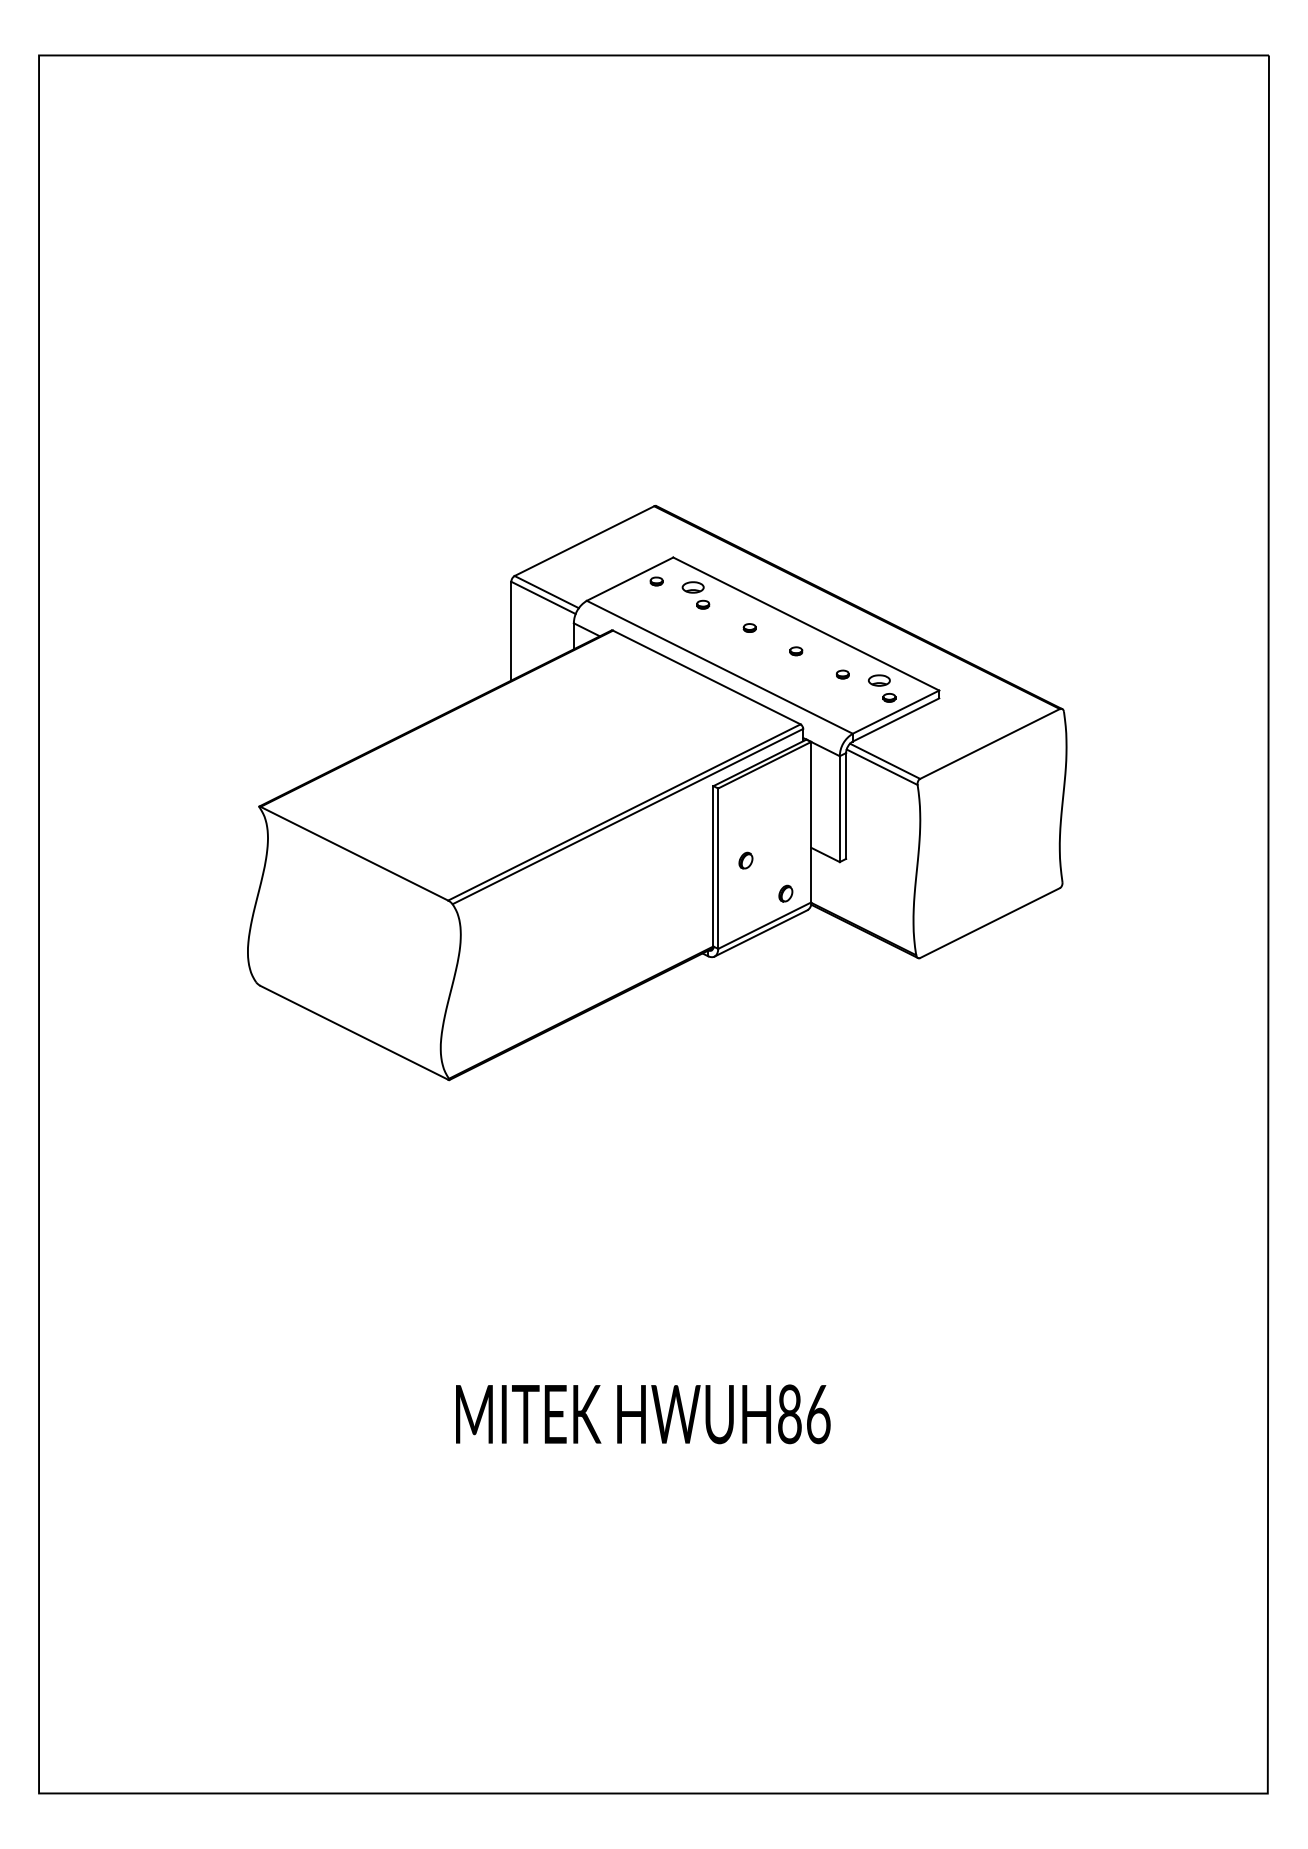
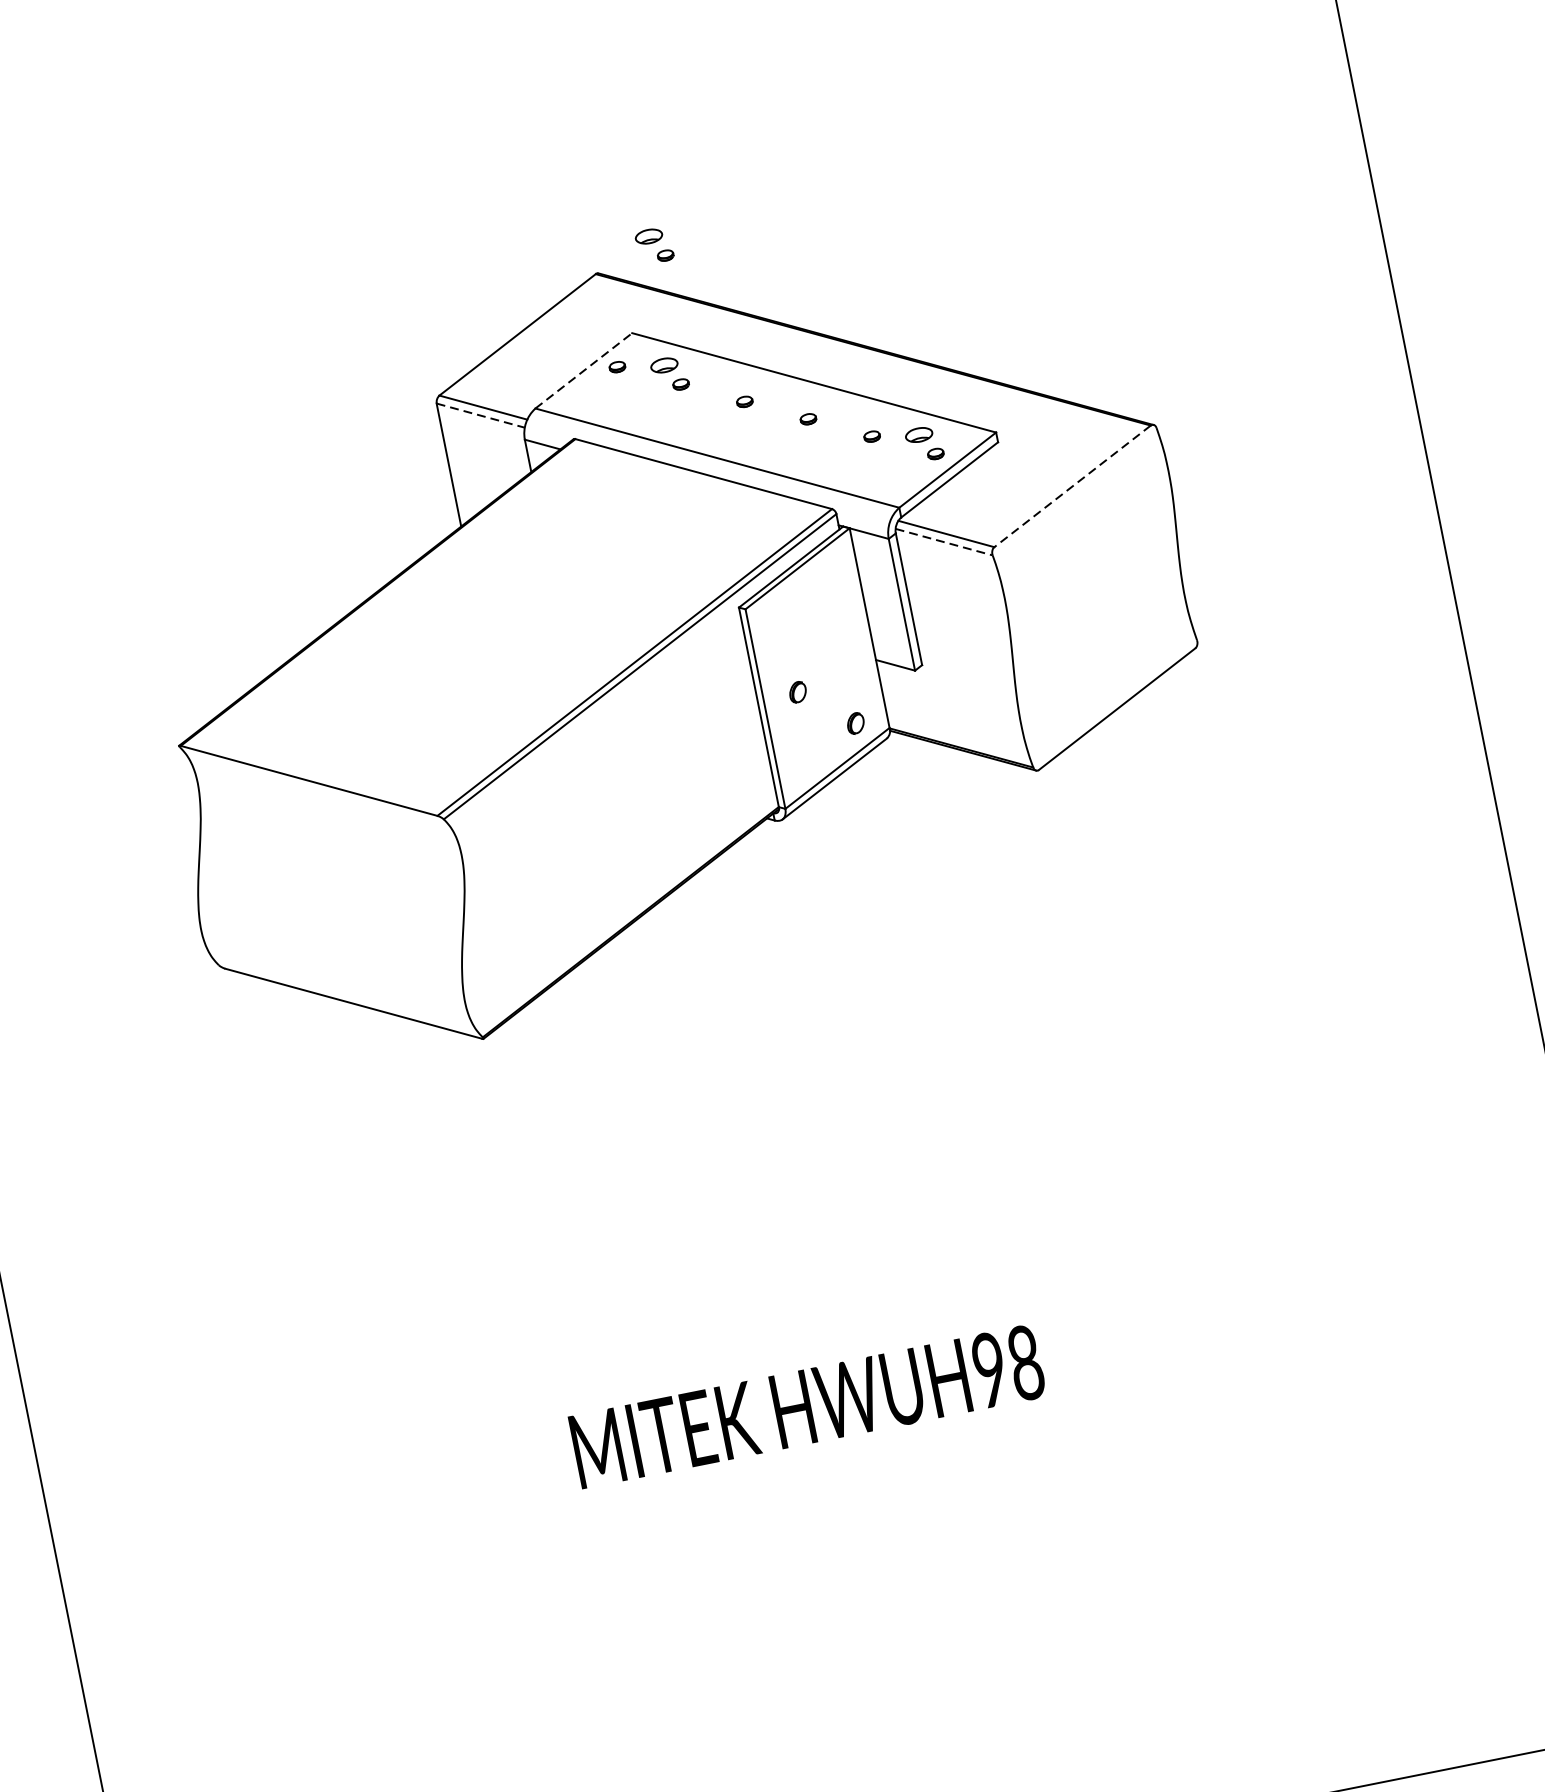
part: (703, 493) -> (653, 246), added
line: (630, 578) -> (584, 369), solid -> dashed
line: (543, 598) -> (480, 416), solid -> dashed
line: (989, 744) -> (1072, 487), solid -> dashed
line: (882, 767) -> (944, 542), solid -> dashed
text: (804, 1414) -> (1008, 1366), HWUH86 -> HWUH98

